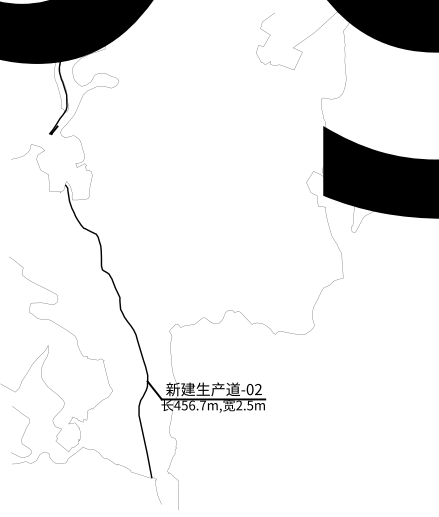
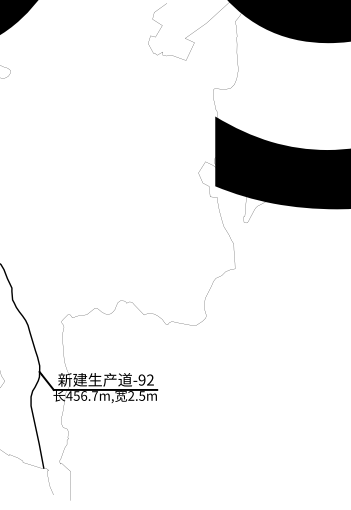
text: (249, 389) -> (141, 380), -02 -> -92

